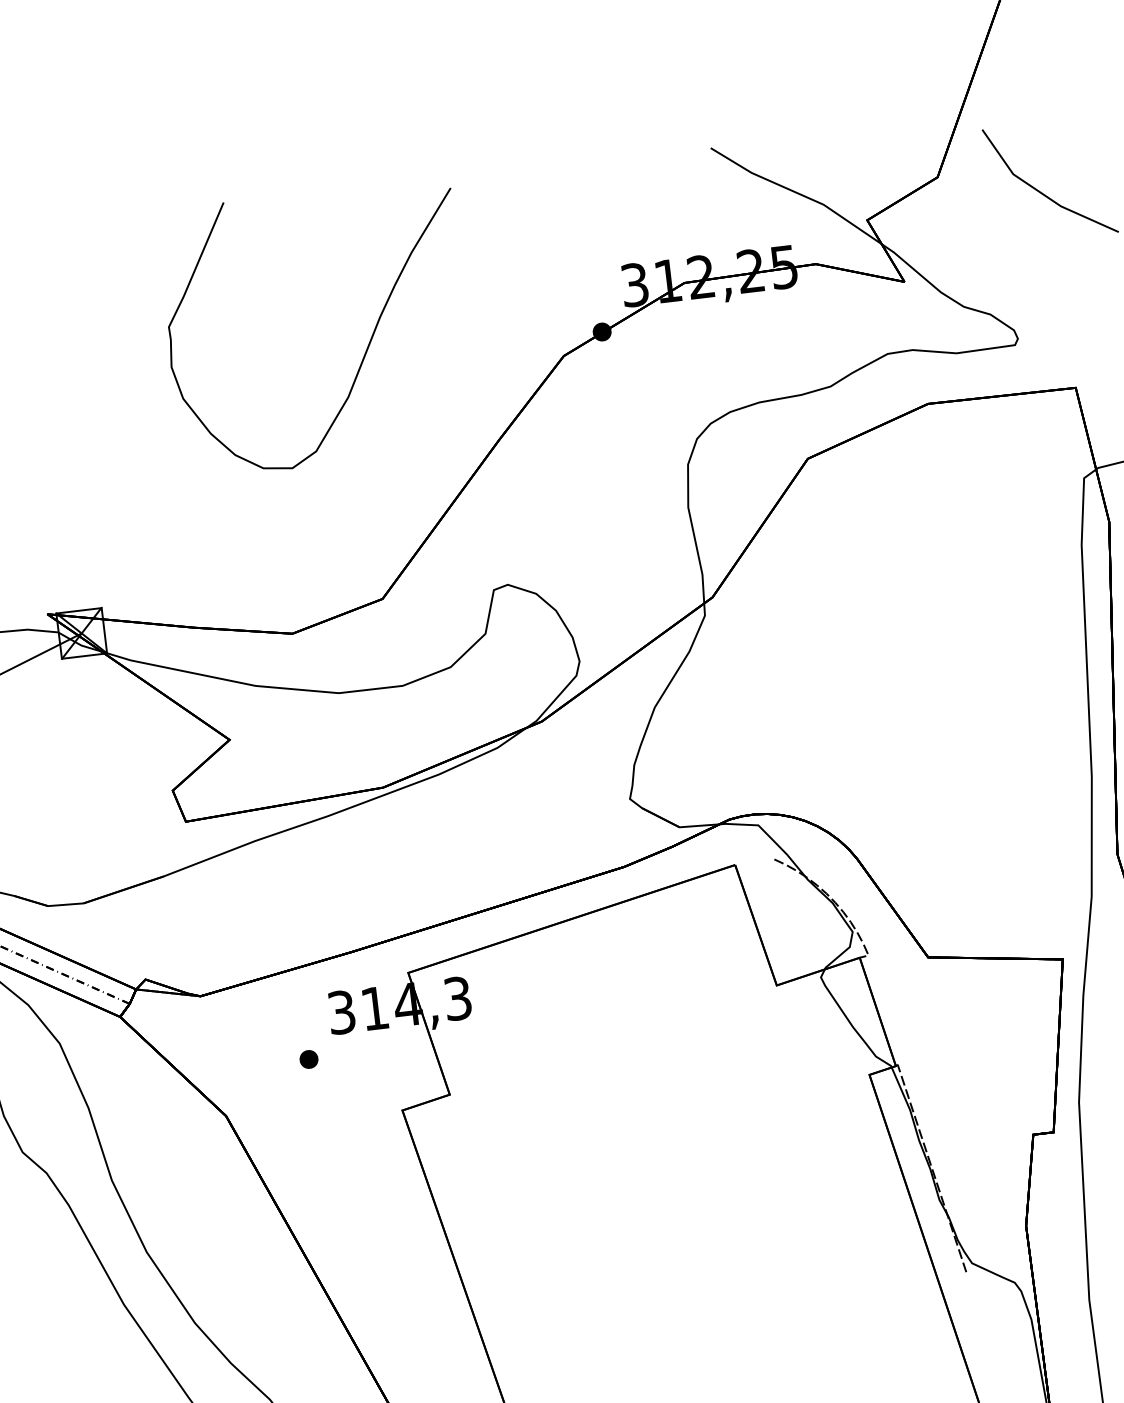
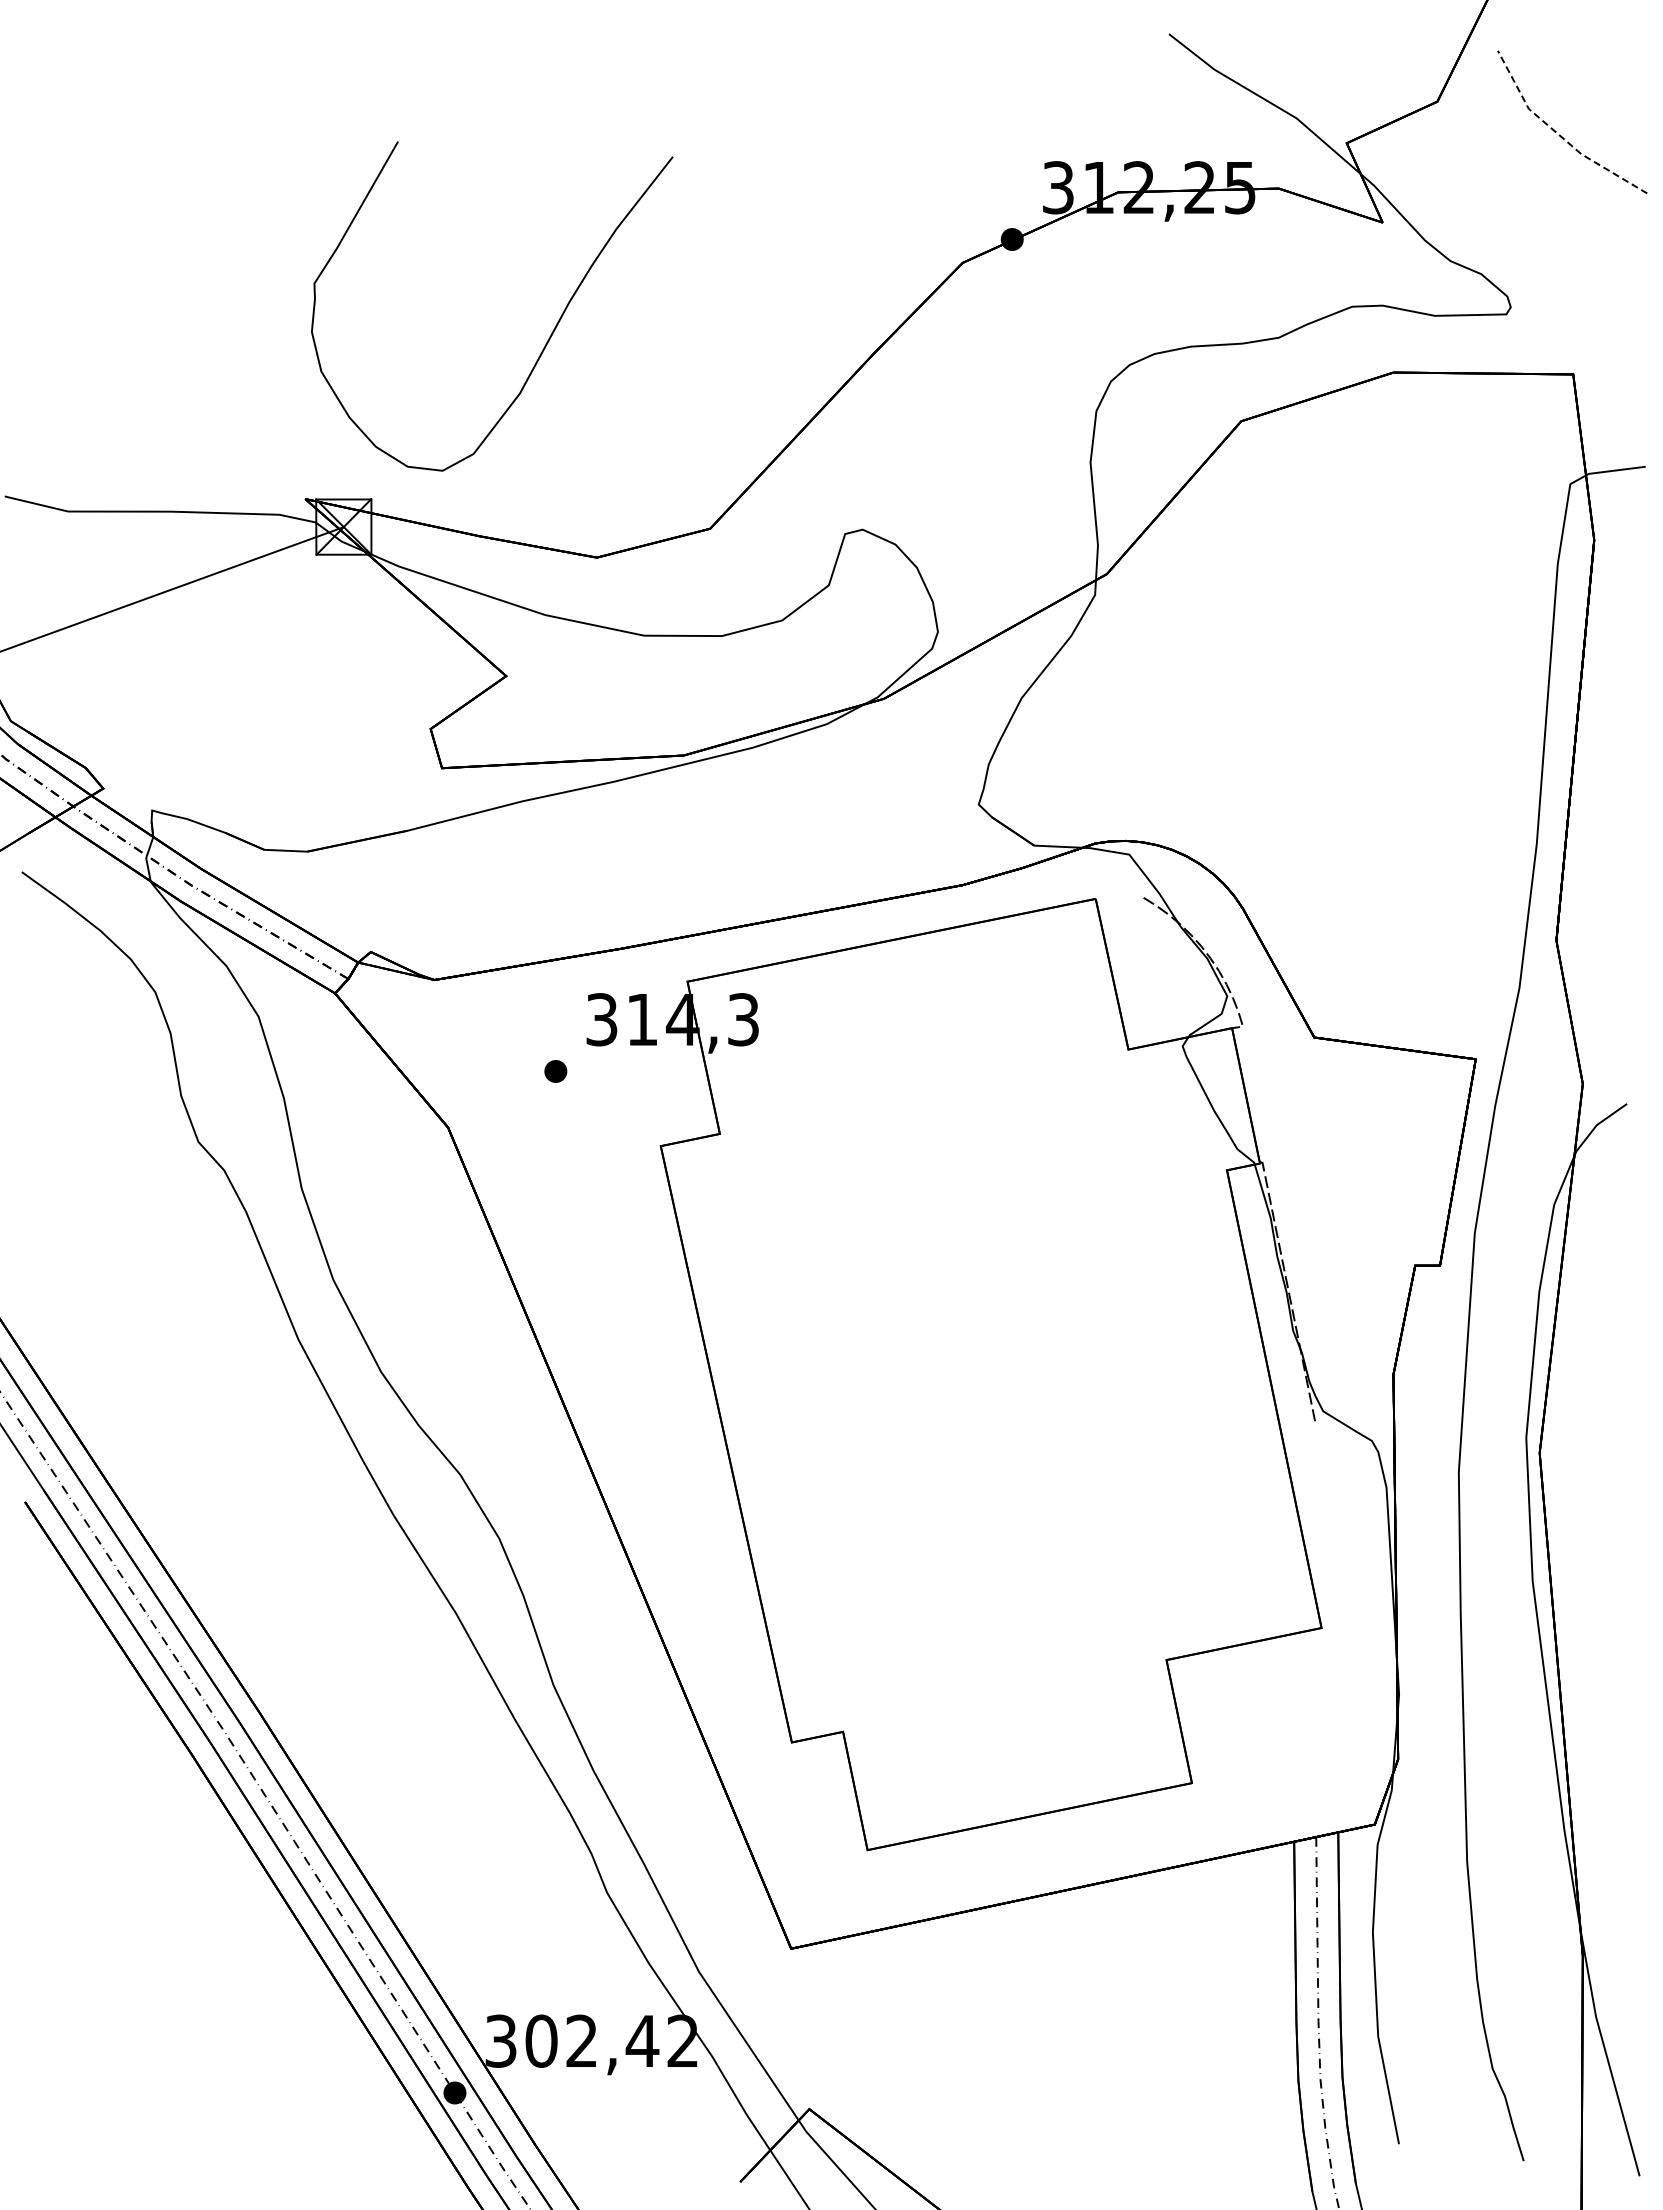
line: (1040, 192) -> (1558, 134), solid -> dashed
curve: (367, 345) -> (550, 334), moved

